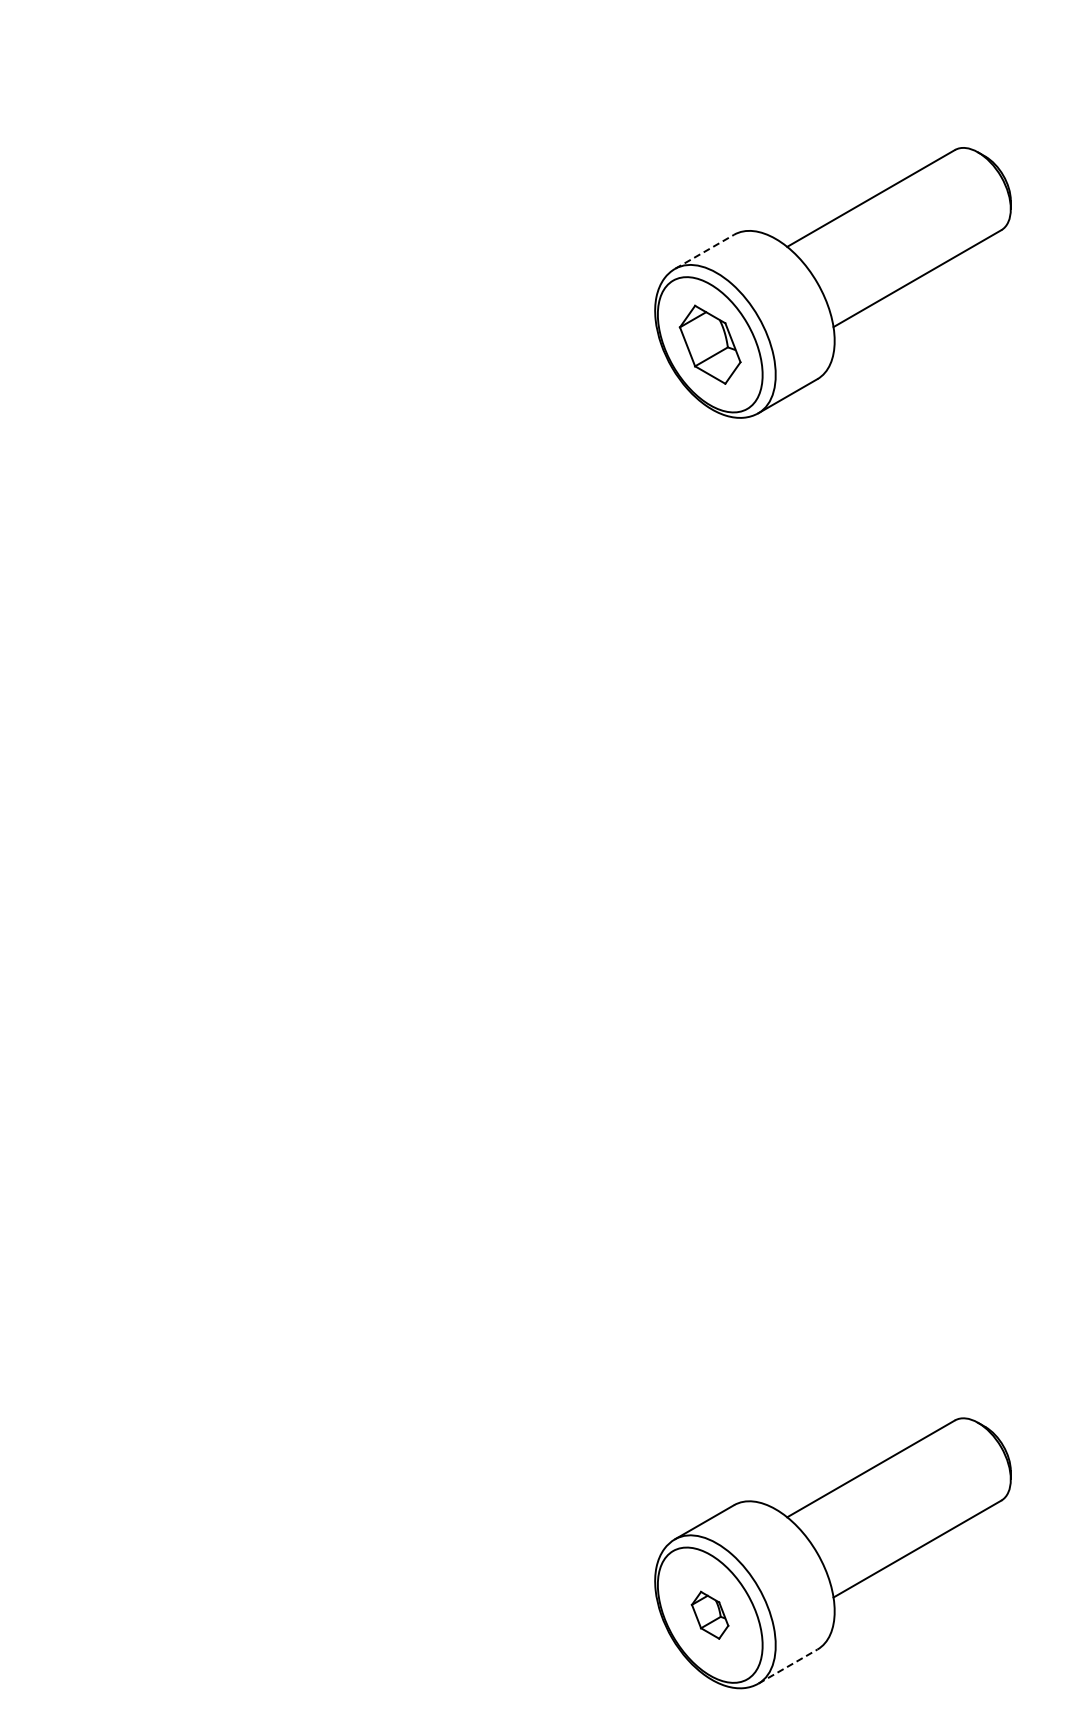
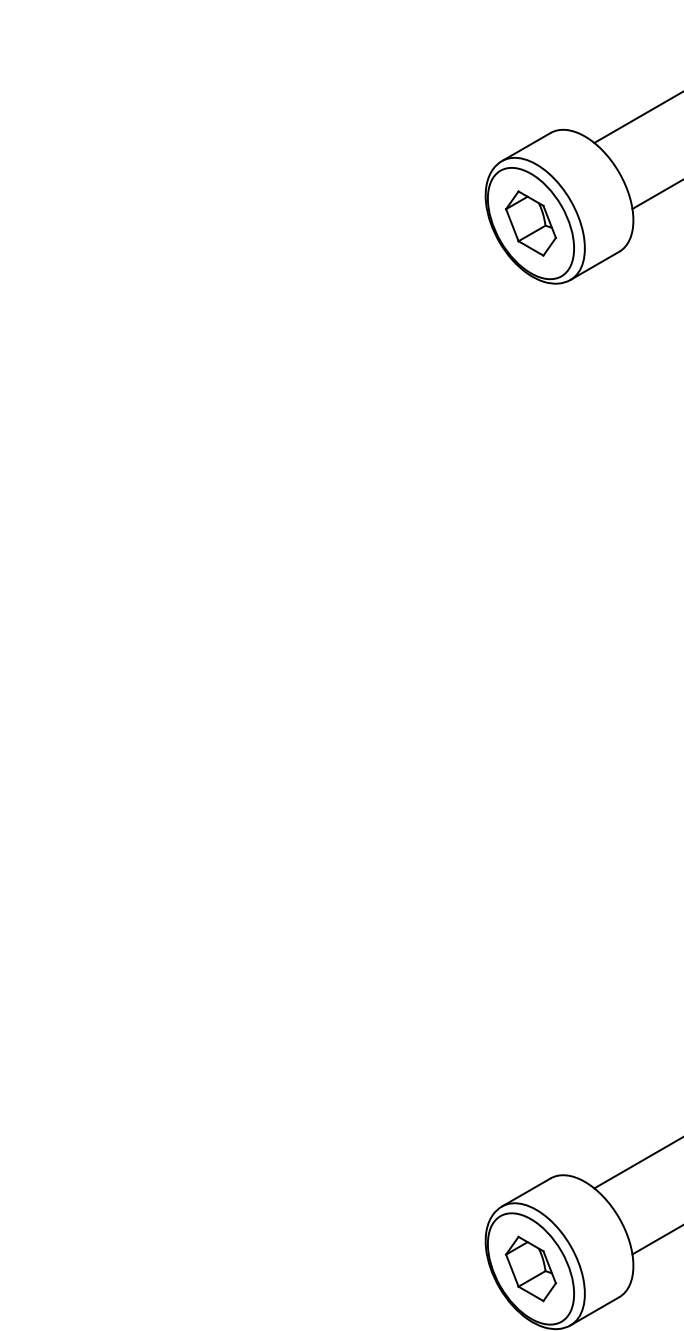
line: (705, 251) -> (527, 146), dashed -> solid
part: (709, 1615) -> (530, 1269), size x1.67
line: (788, 1666) -> (595, 1311), dashed -> solid

